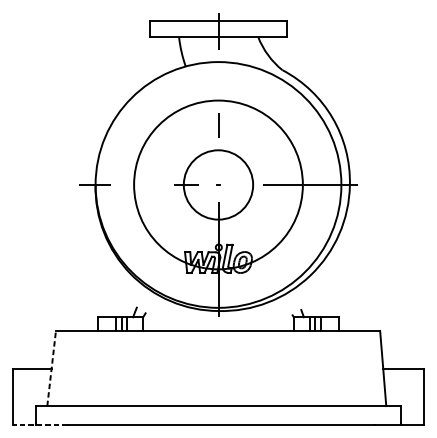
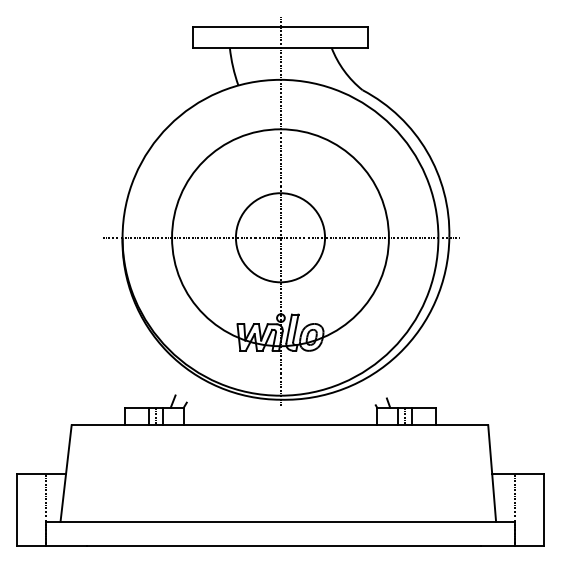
line: (51, 368) -> (66, 473), dashed -> solid
line: (40, 425) -> (51, 546), dashed -> solid

